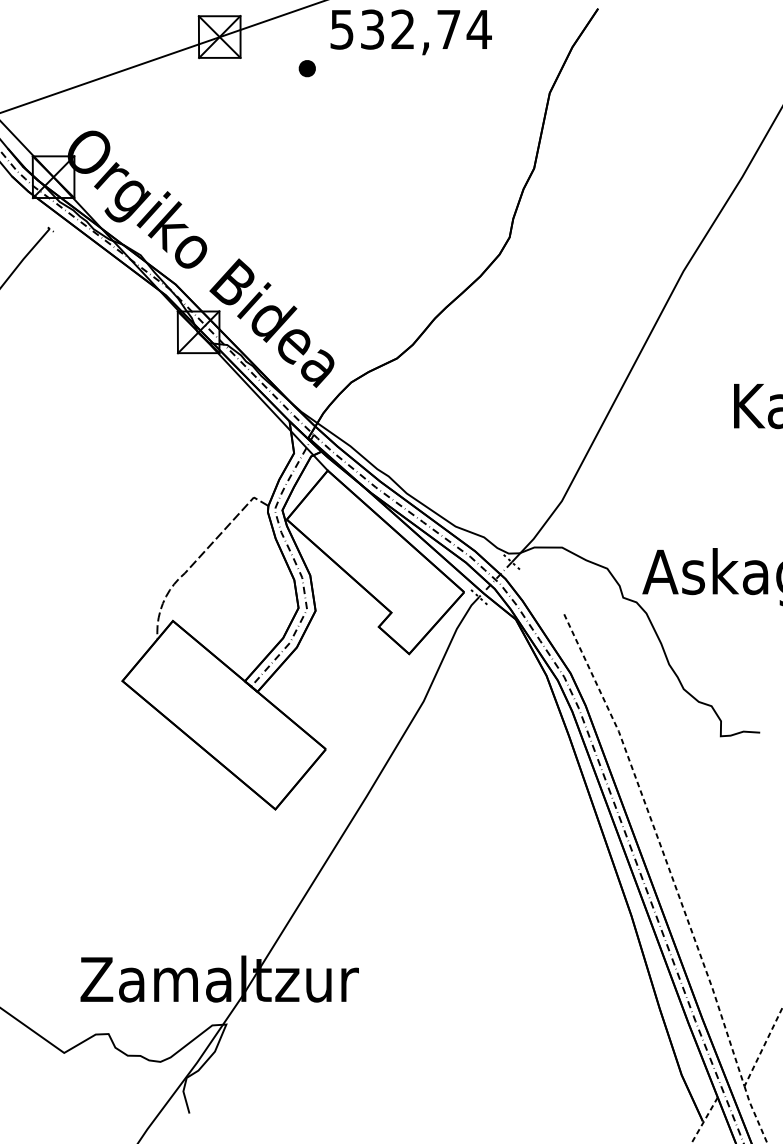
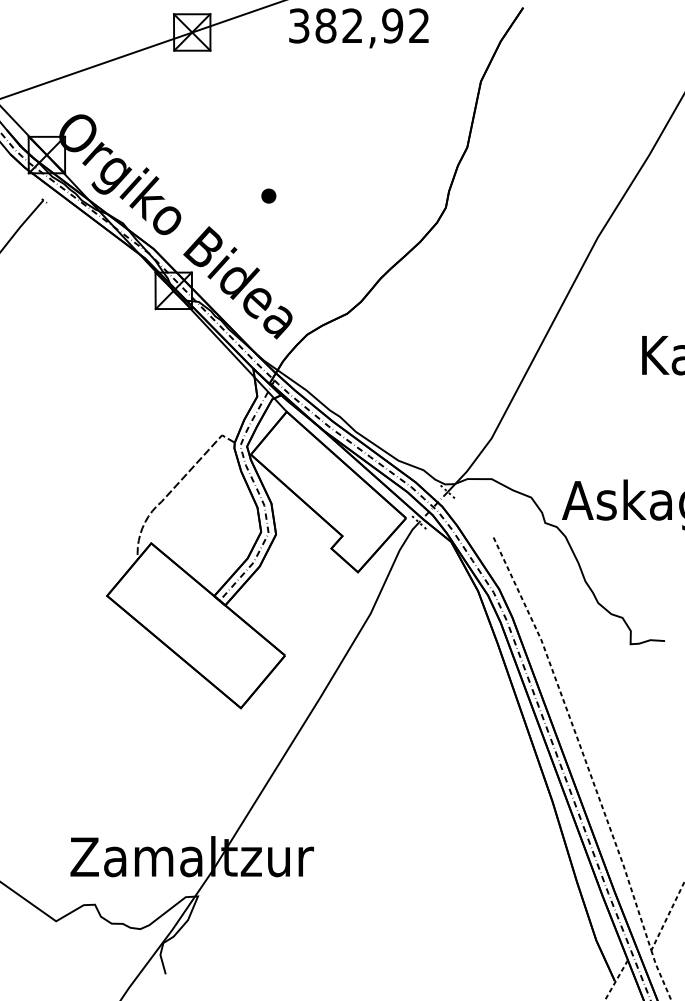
text: (410, 29) -> (359, 25), 532,74 -> 382,92
part: (306, 67) -> (268, 195), moved

